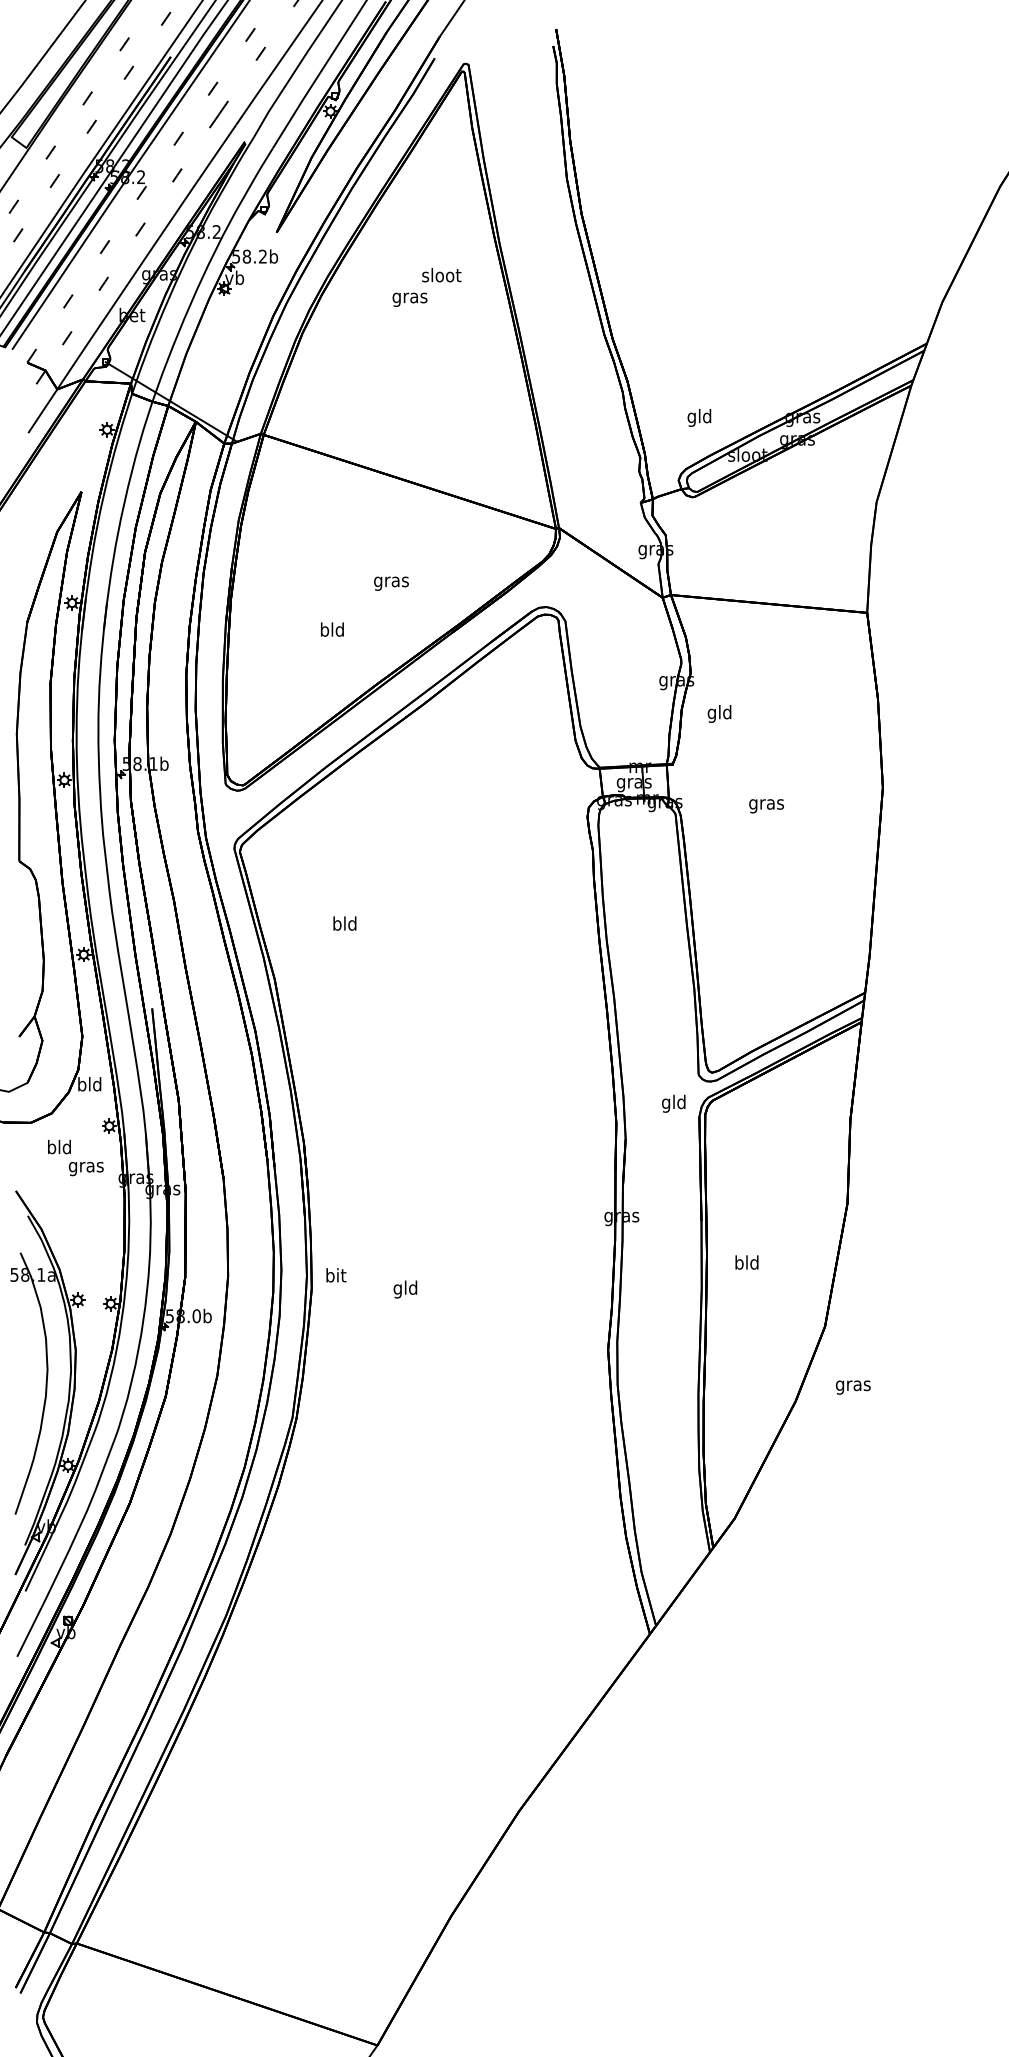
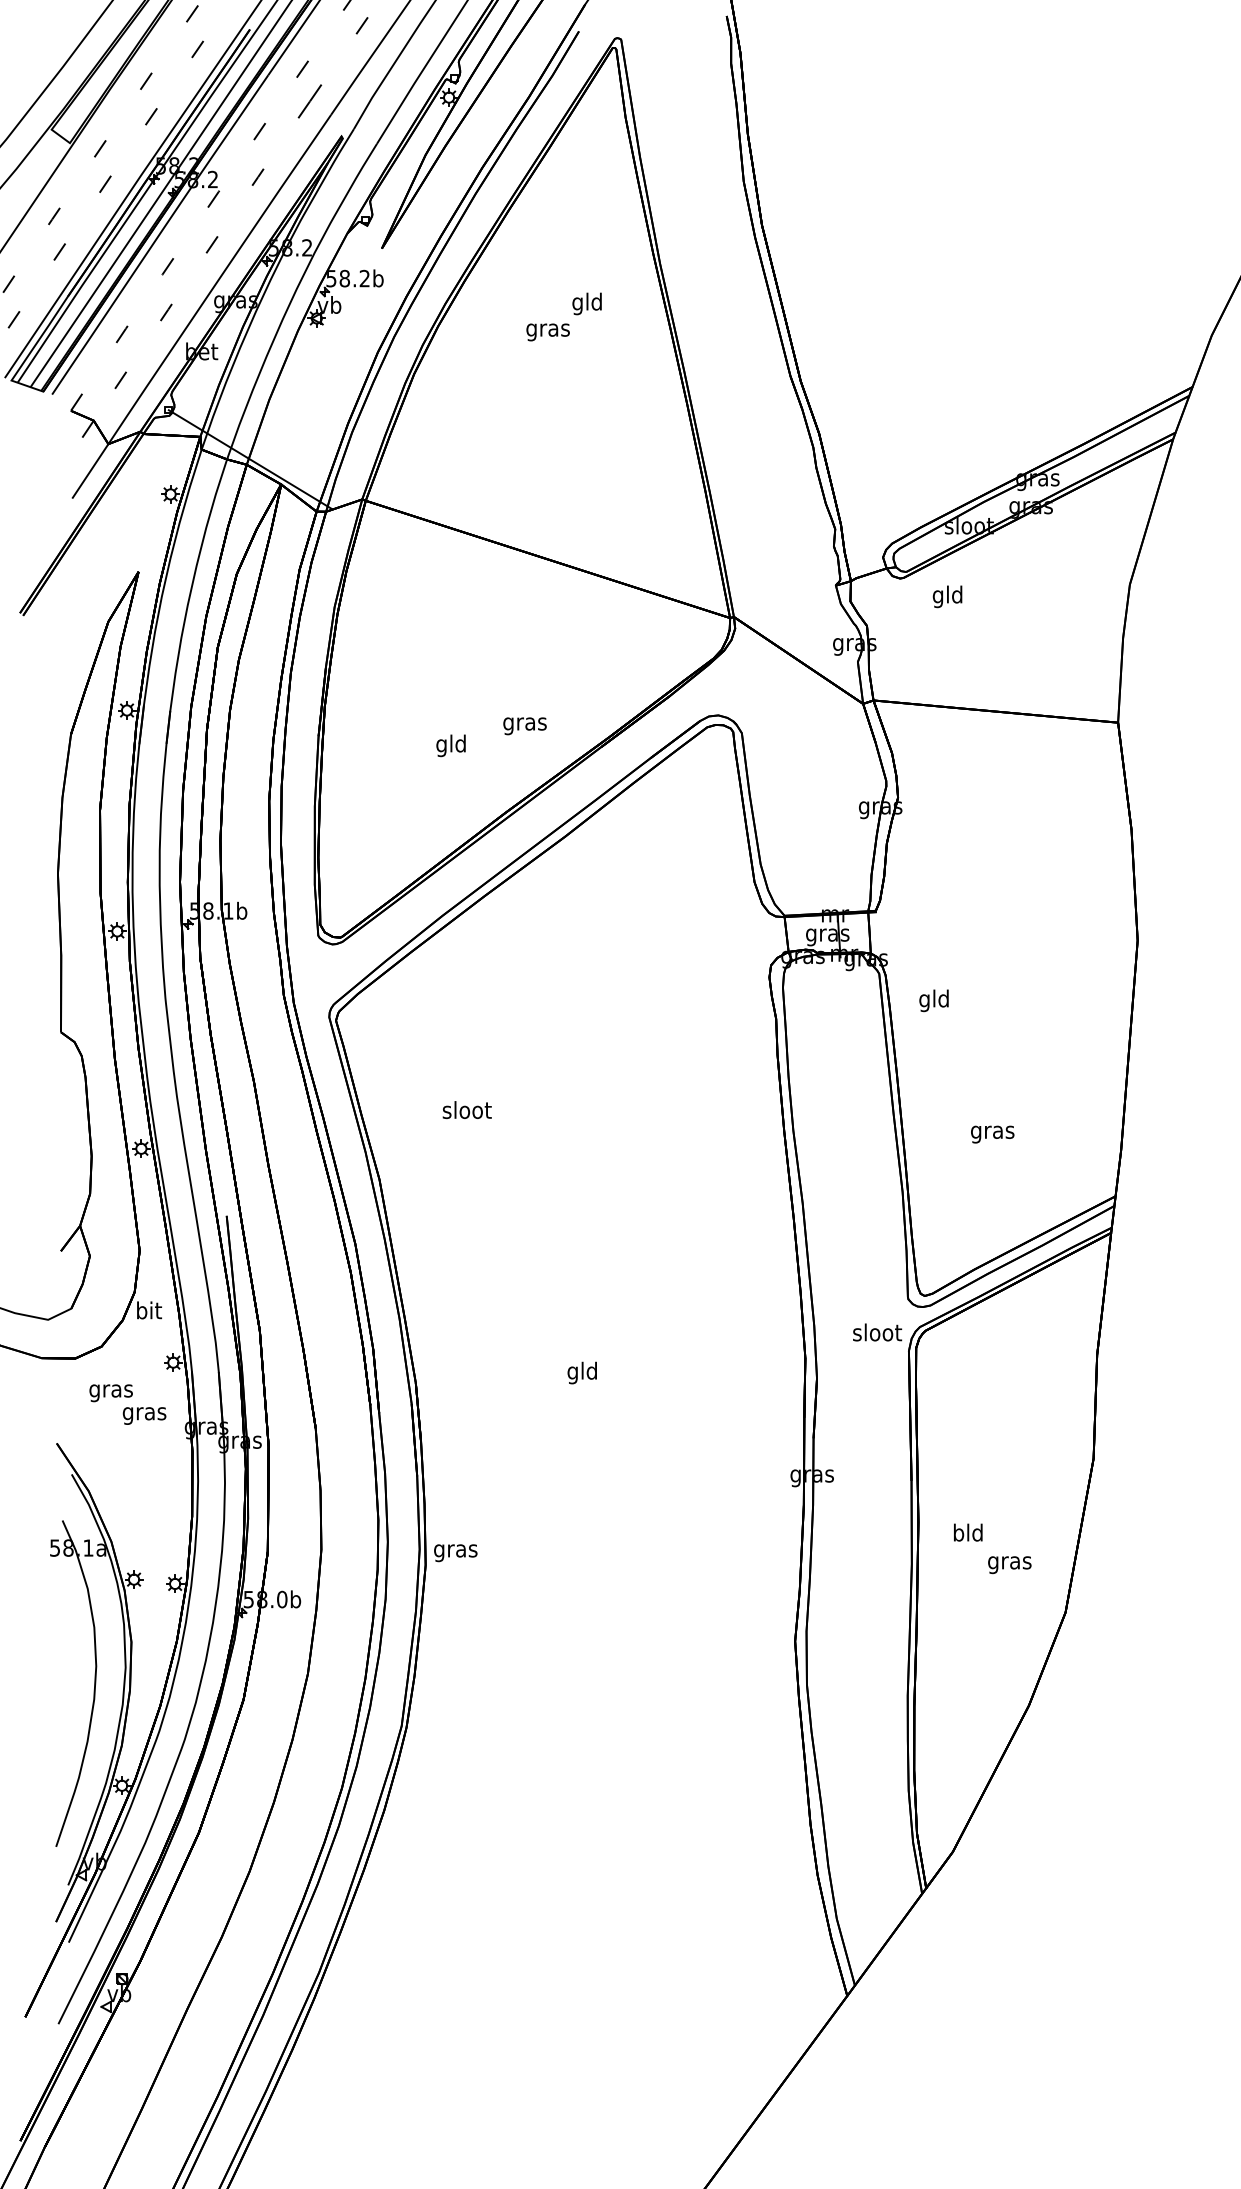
text: (441, 276) -> (587, 303), sloot -> gld
text: (699, 417) -> (947, 596), moved
text: (391, 583) -> (525, 725), moved
text: (324, 631) -> (441, 745), bld -> gld
text: (719, 713) -> (933, 1000), moved
text: (766, 806) -> (992, 1134), moved
text: (344, 923) -> (466, 1109), bld -> sloot
text: (89, 1084) -> (148, 1310), bld -> bit
text: (673, 1103) -> (876, 1334), gld -> sloot
text: (59, 1148) -> (111, 1390), bld -> gras
text: (335, 1277) -> (455, 1551), bit -> gras
text: (405, 1289) -> (582, 1373), moved
text: (853, 1387) -> (1010, 1564), moved

